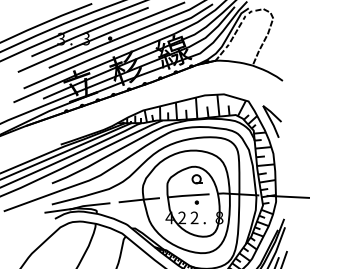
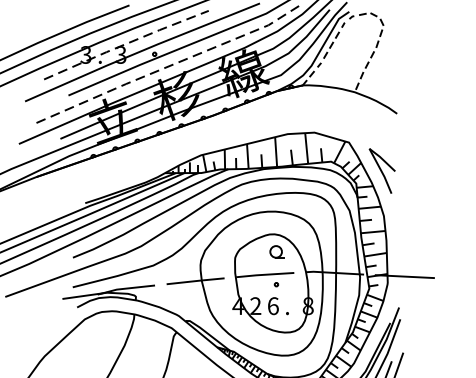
line: (89, 31) -> (125, 44), solid -> dashed
line: (118, 47) -> (166, 66), solid -> dashed
text: (194, 217) -> (273, 305), 2 -> 6

